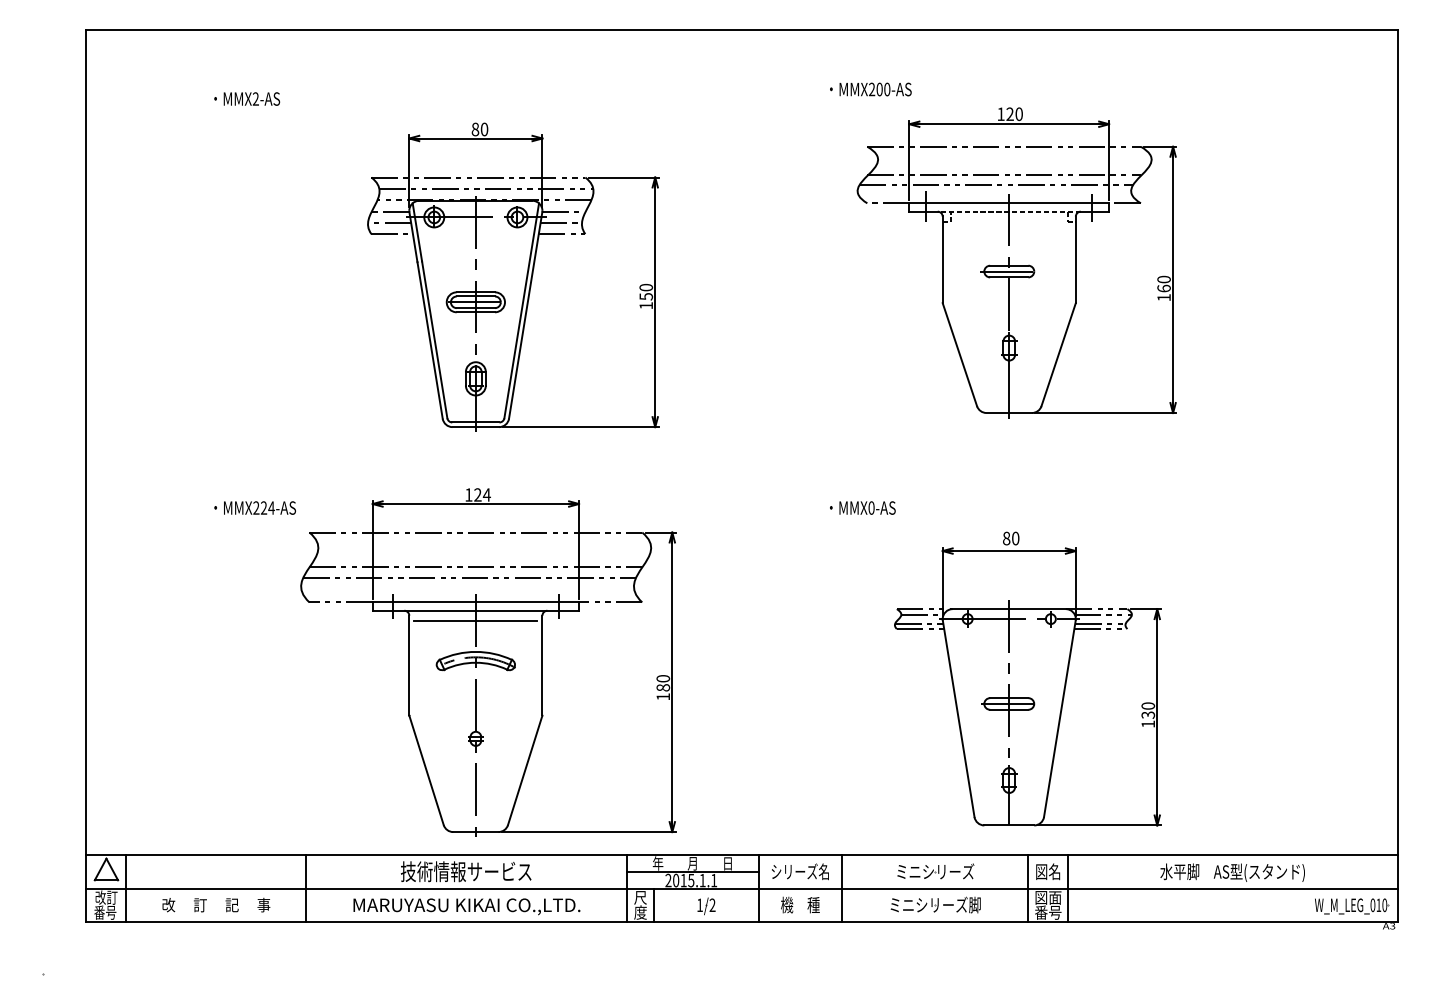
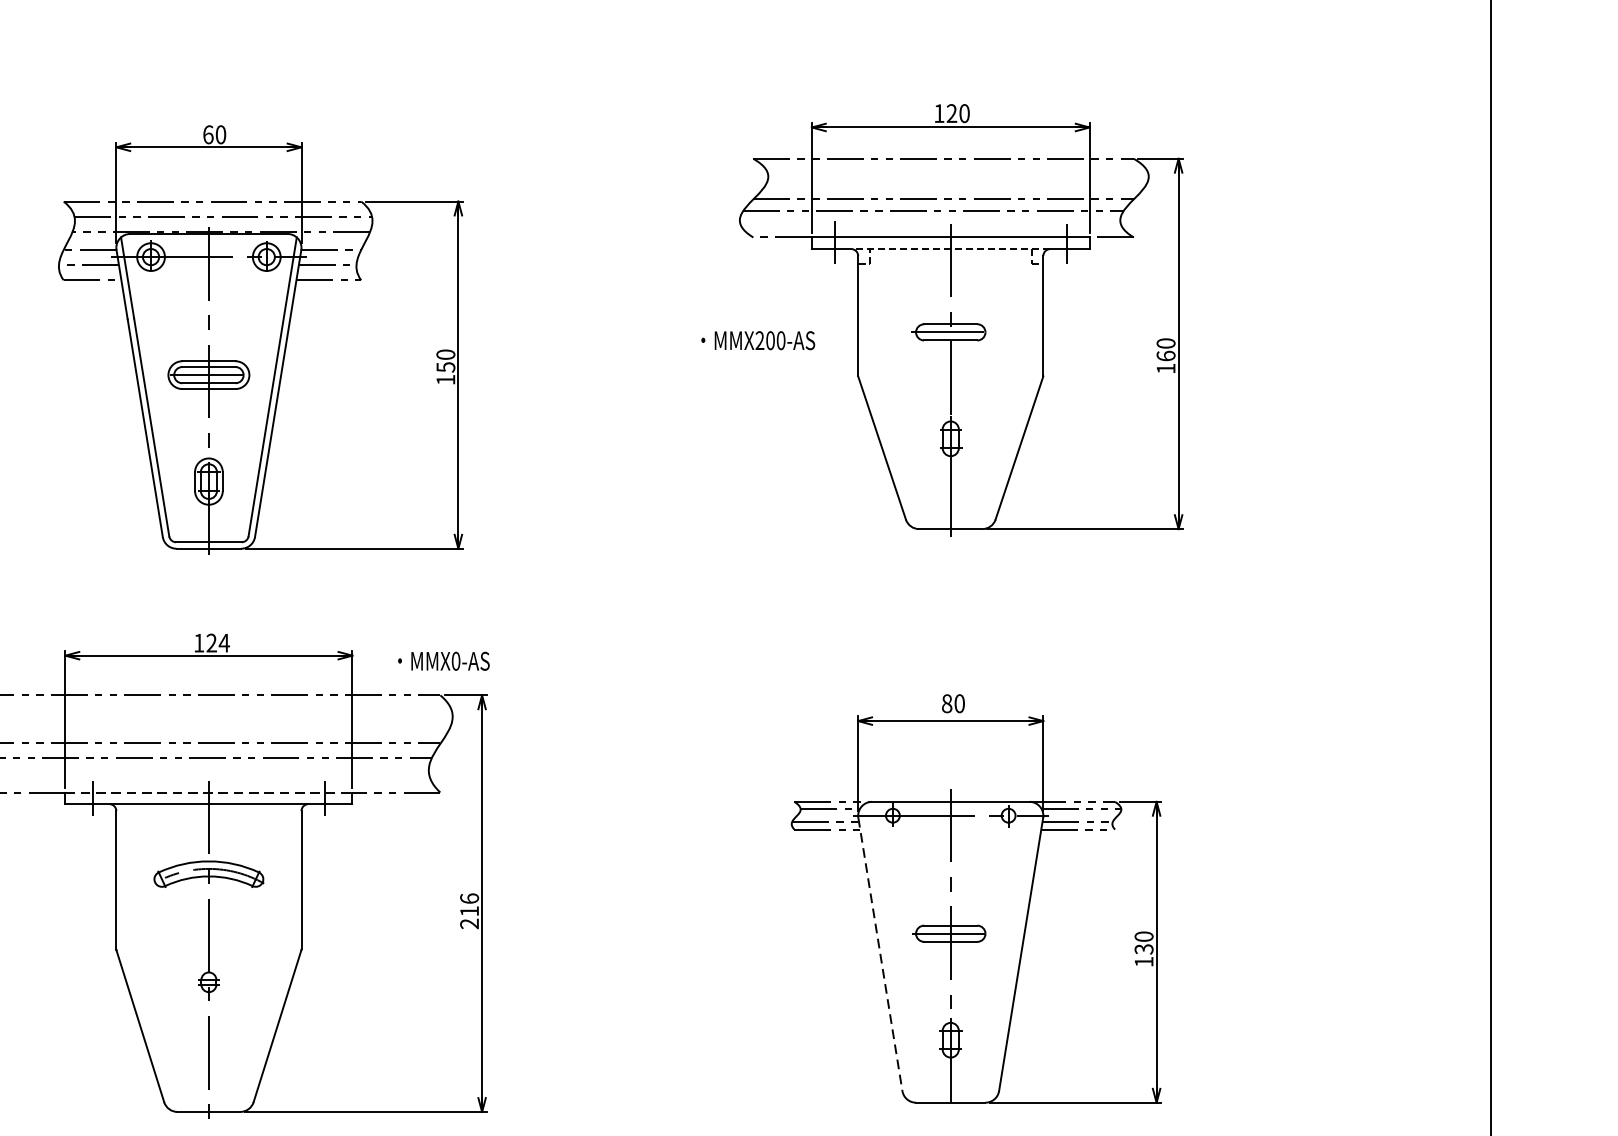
text: (870, 89) -> (757, 340), moved
text: (475, 129) -> (208, 134), 80 -> 60
text: (862, 507) -> (443, 660), moved
line: (476, 602) -> (209, 792), solid -> dashed
line: (475, 620) -> (208, 817), removed
text: (663, 687) -> (469, 910), 180 -> 216
line: (958, 719) -> (880, 955), solid -> dashed

